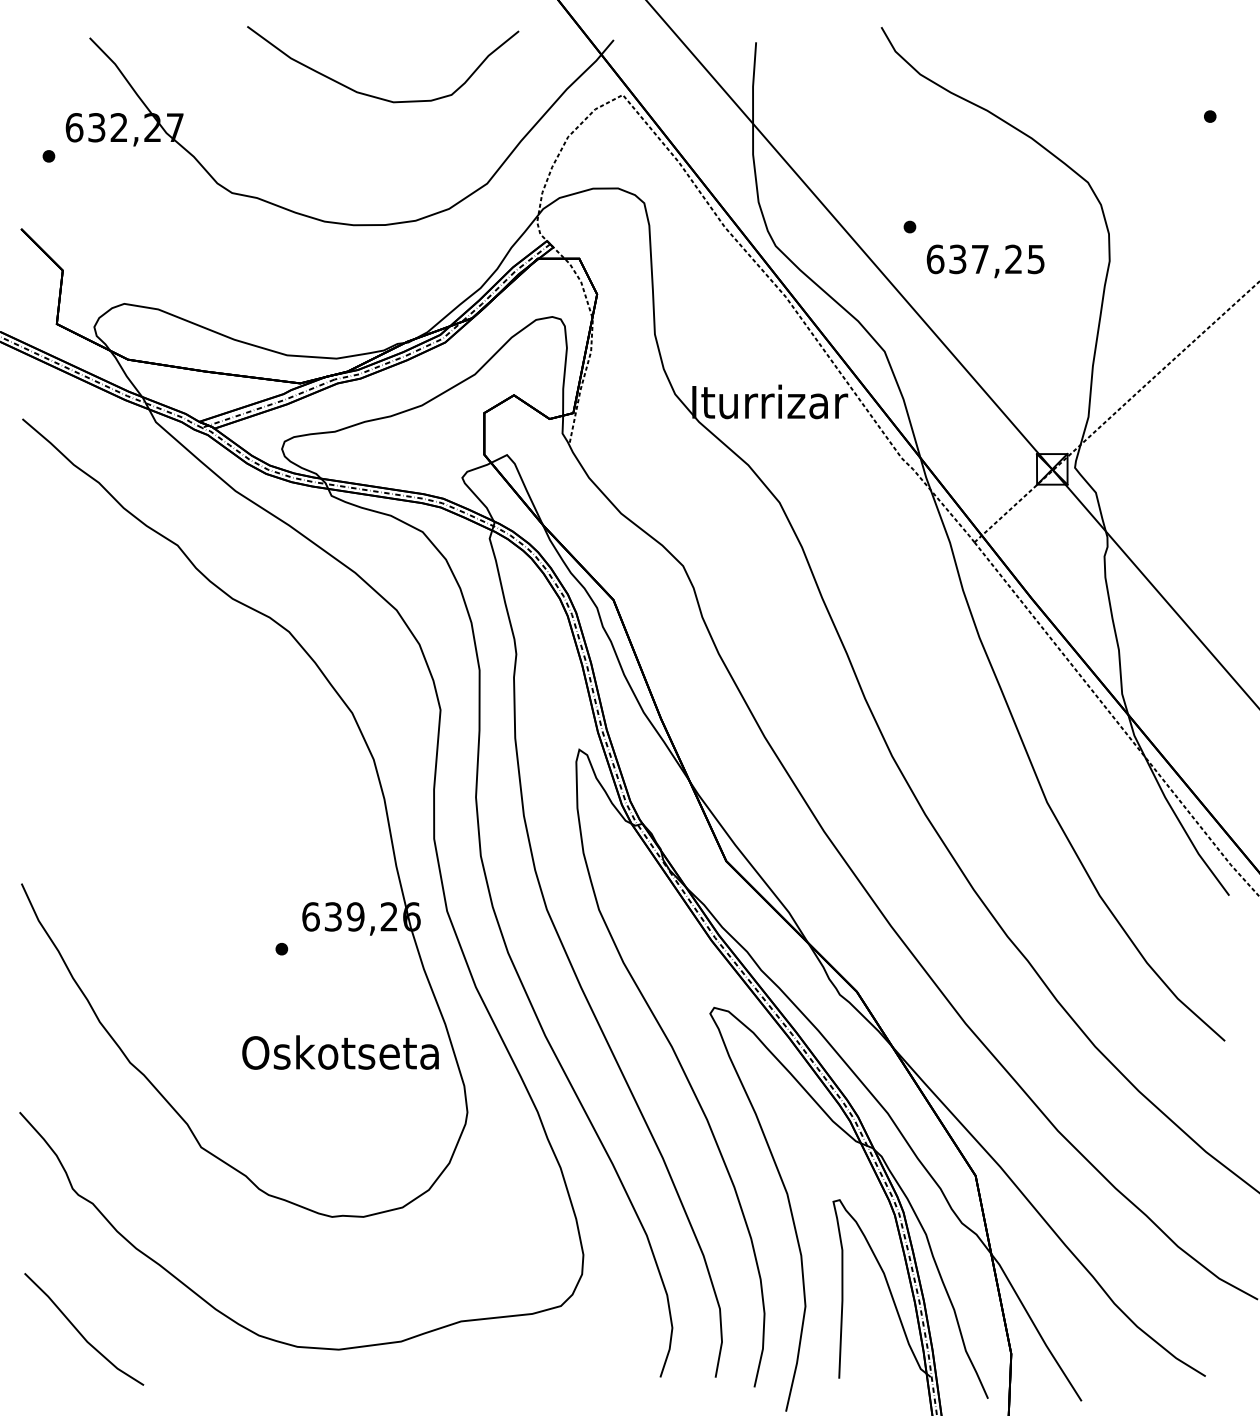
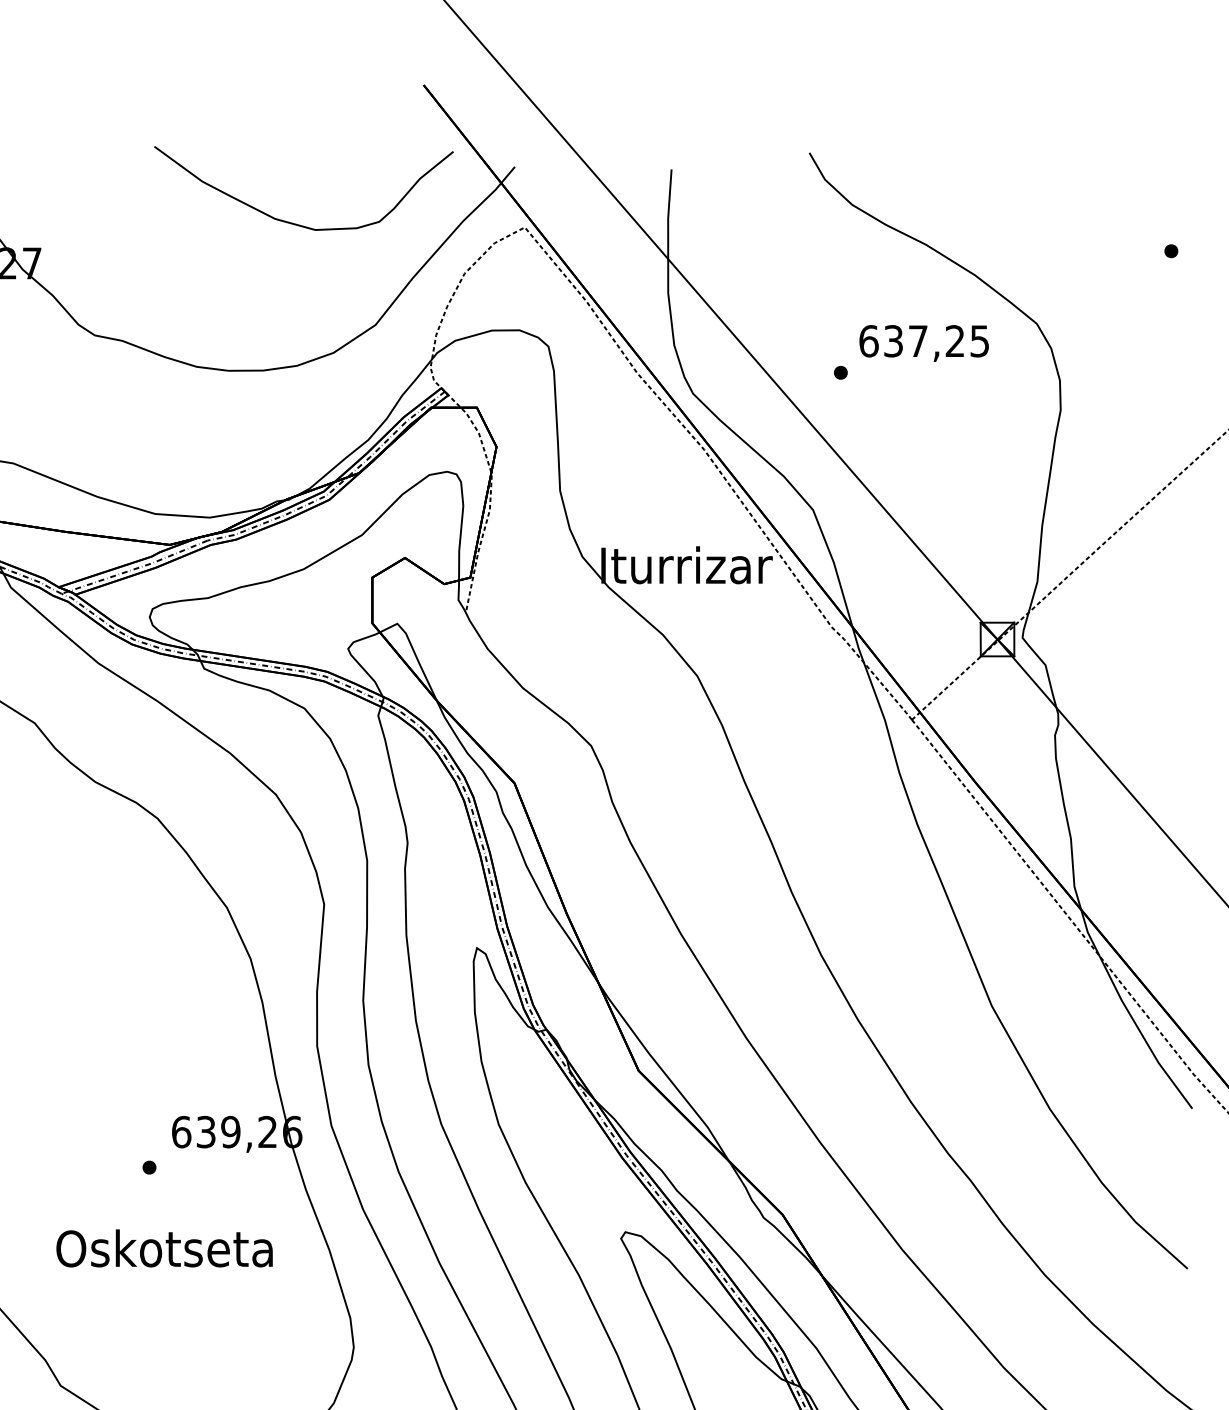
curve: (373, 95) -> (293, 222), moved
text: (985, 261) -> (924, 343), moved
text: (340, 1052) -> (164, 1248), moved

